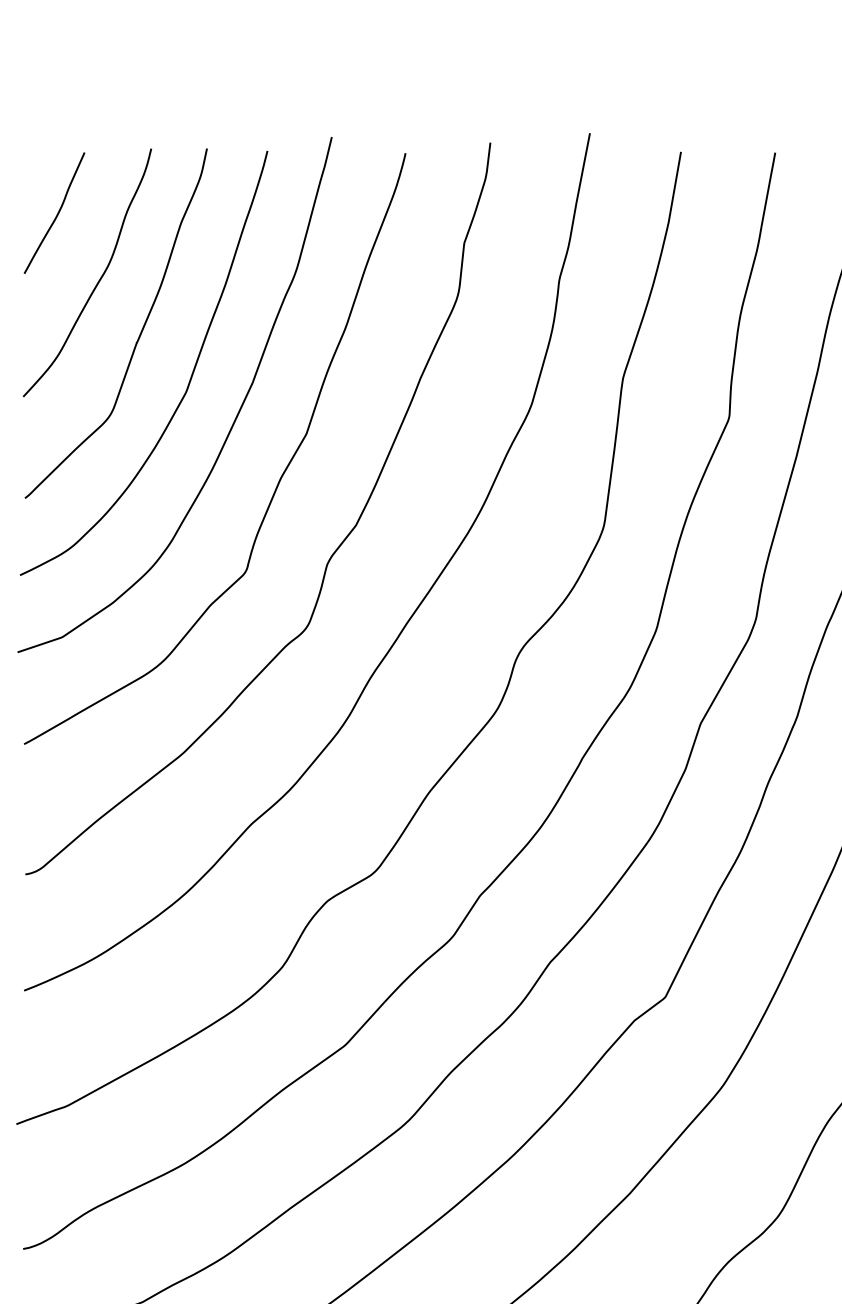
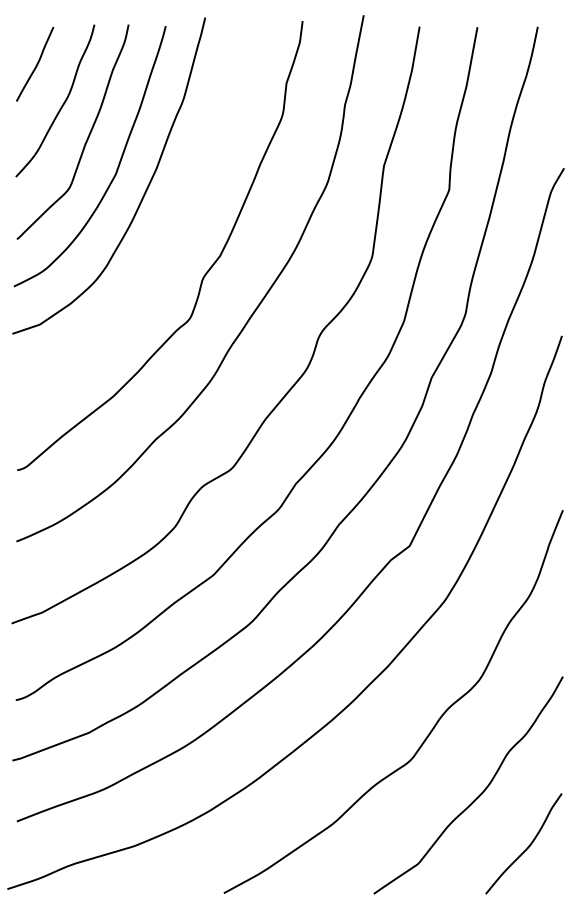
curve: (278, 479) -> (172, 227), removed

